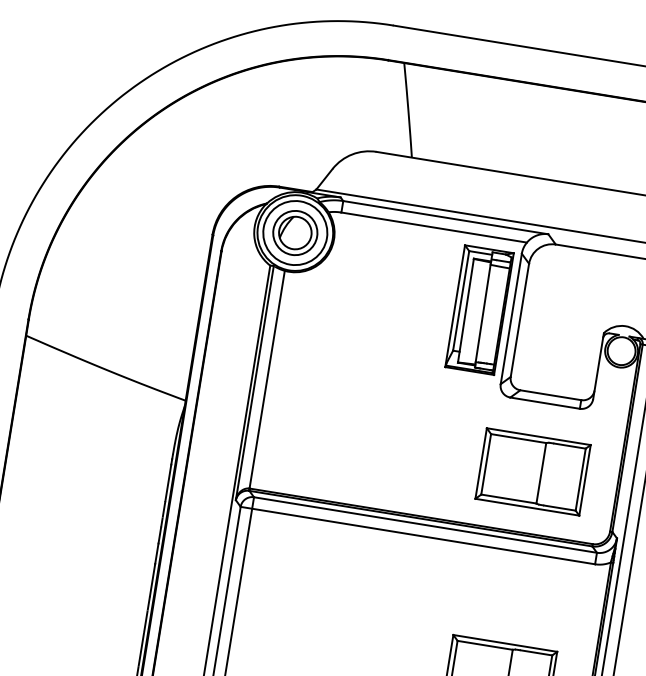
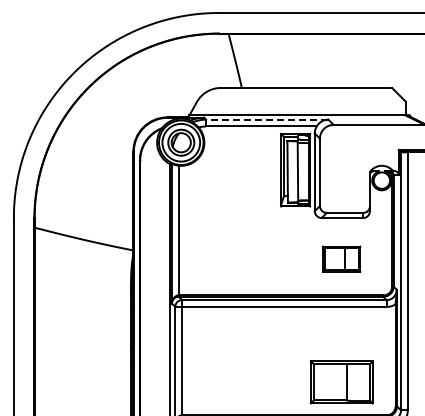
line: (444, 217) -> (266, 119), solid -> dashed
part: (532, 472) -> (341, 259), size x0.6

